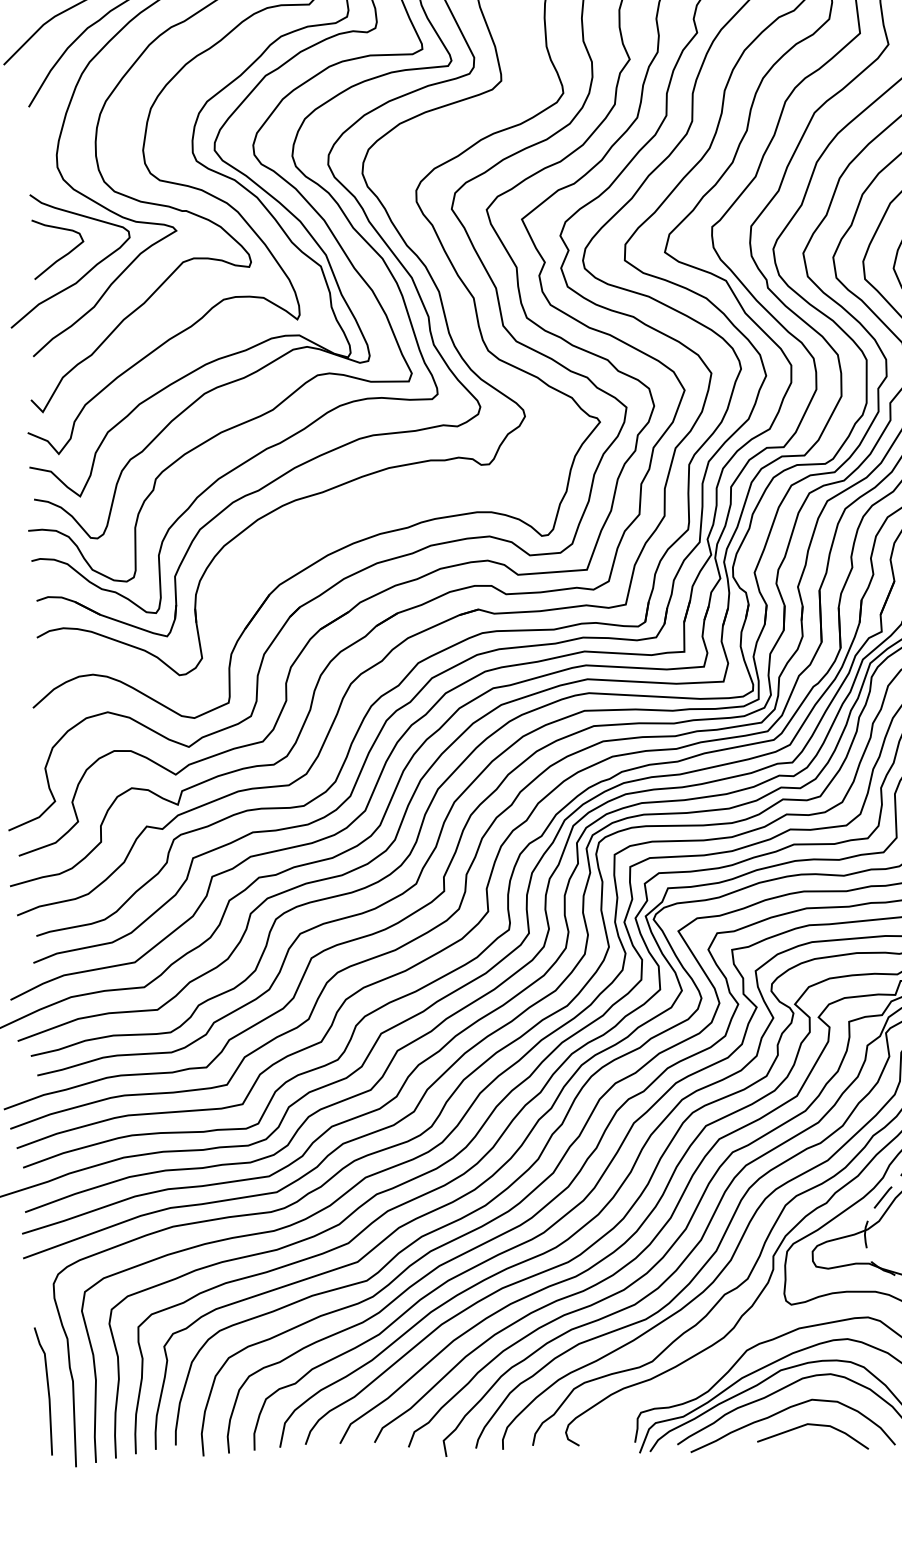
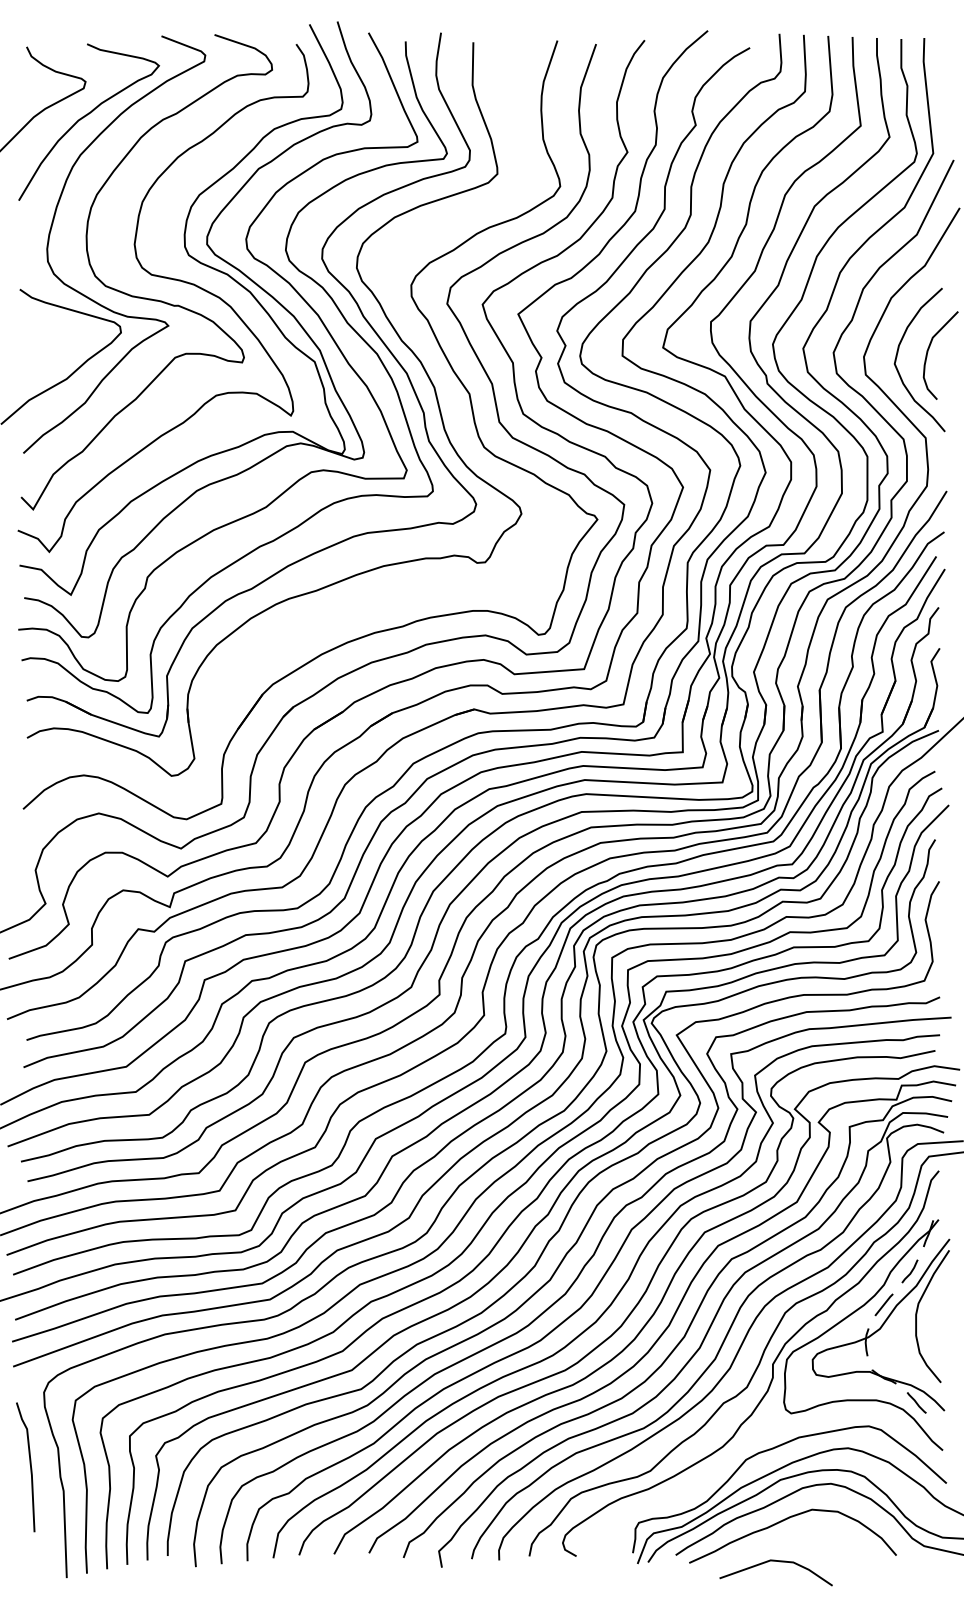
curve: (63, 255) -> (54, 350), removed
line: (47, 1388) -> (29, 1464), moved
line: (816, 1426) -> (779, 1562), moved

